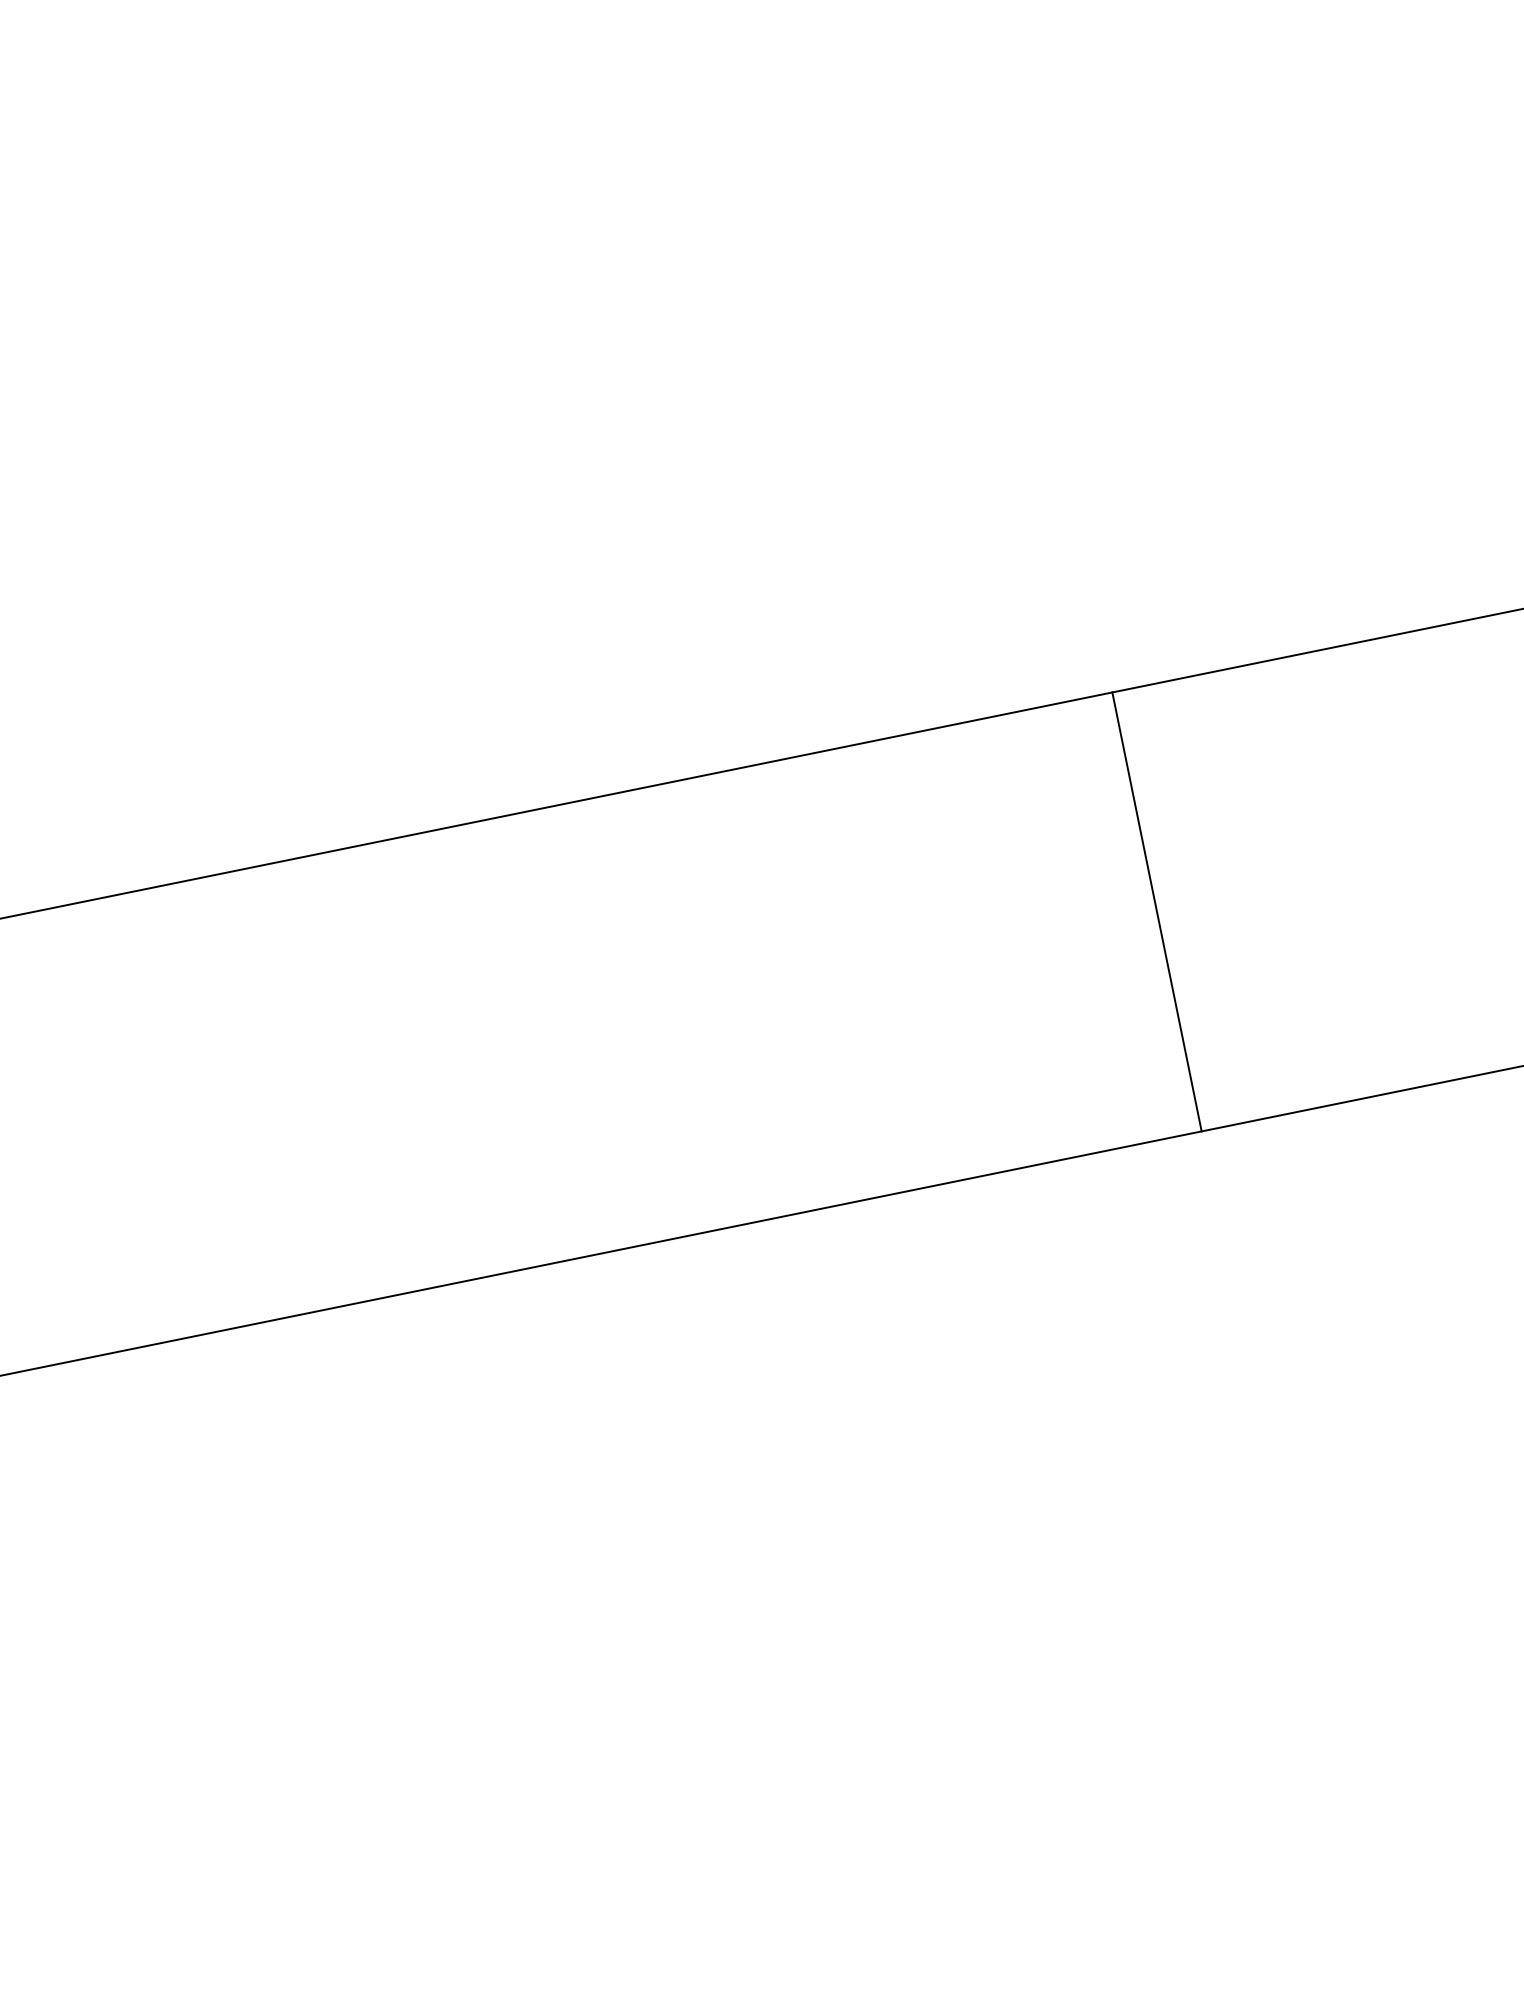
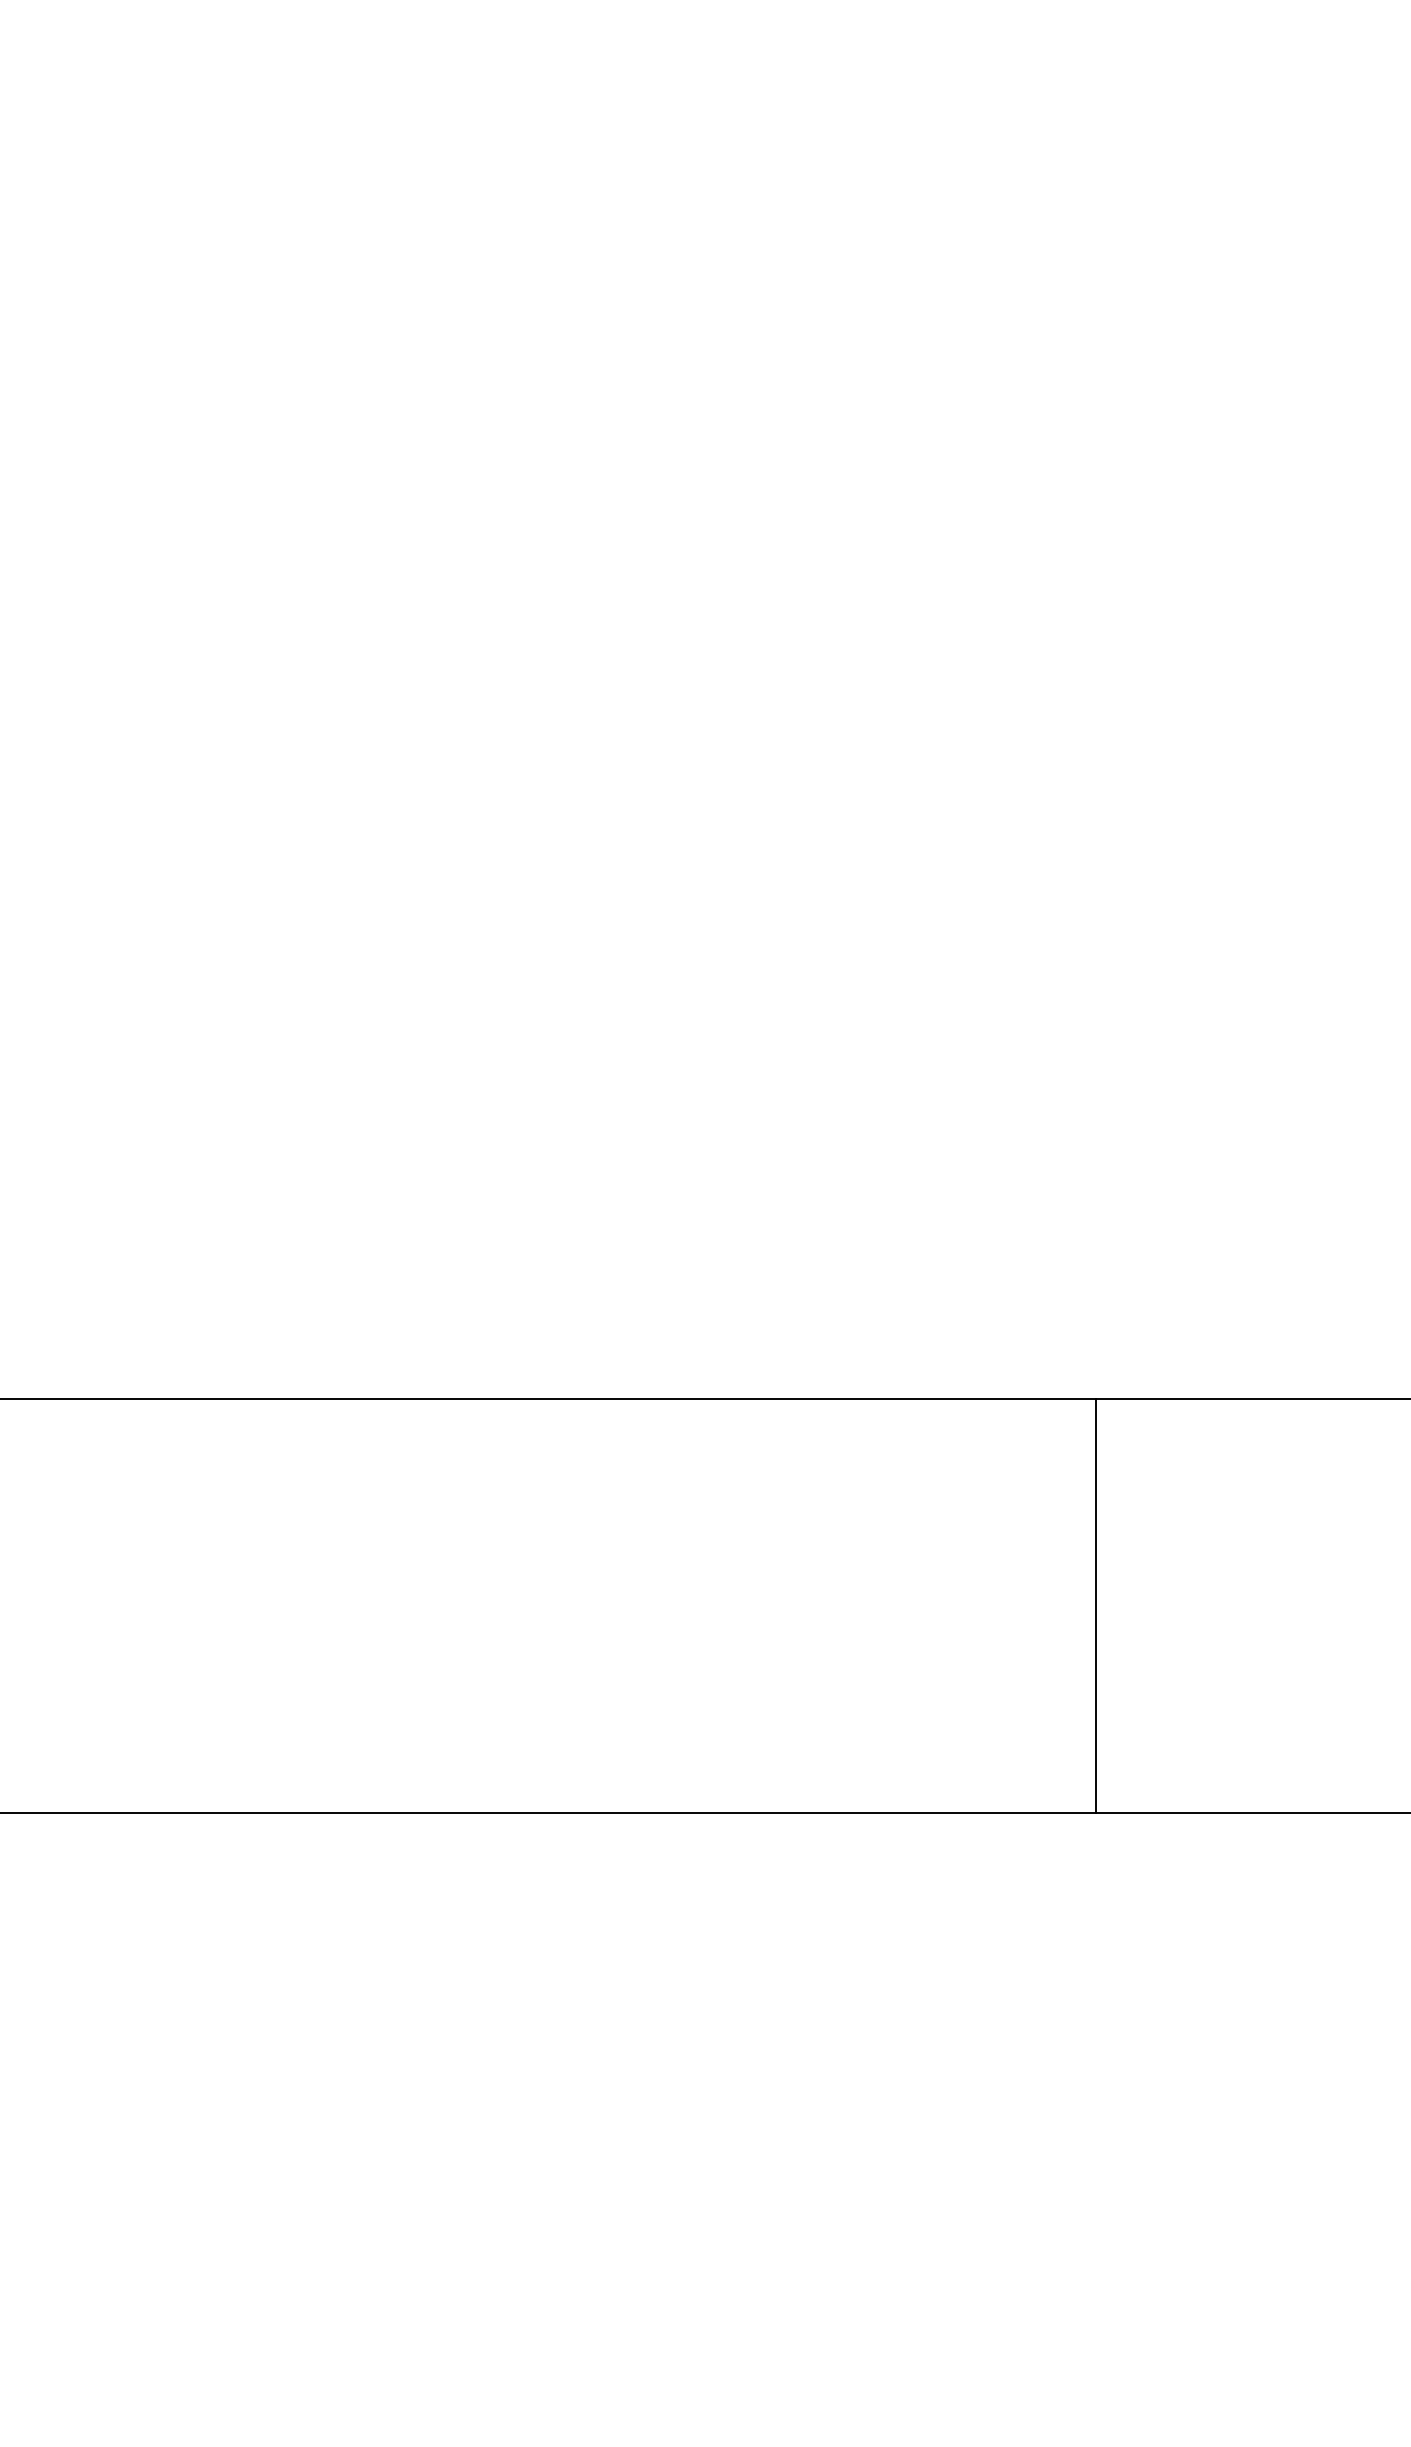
line: (1156, 911) -> (1095, 1605), moved

